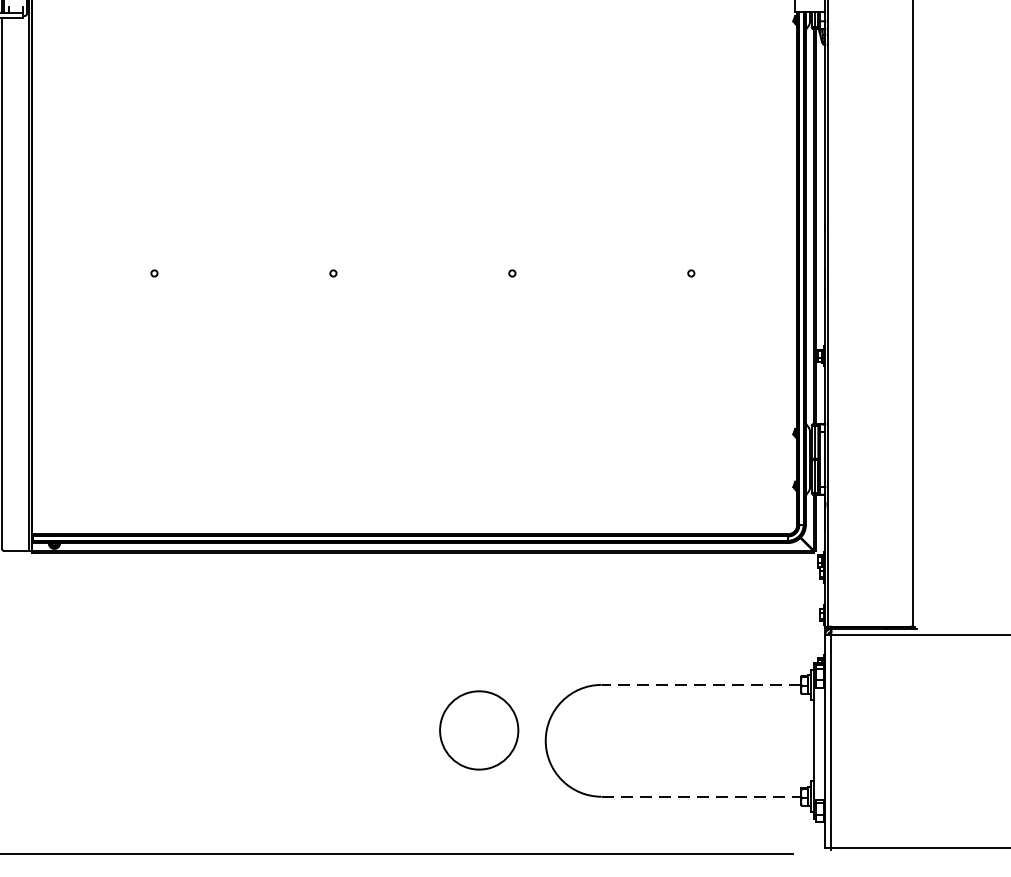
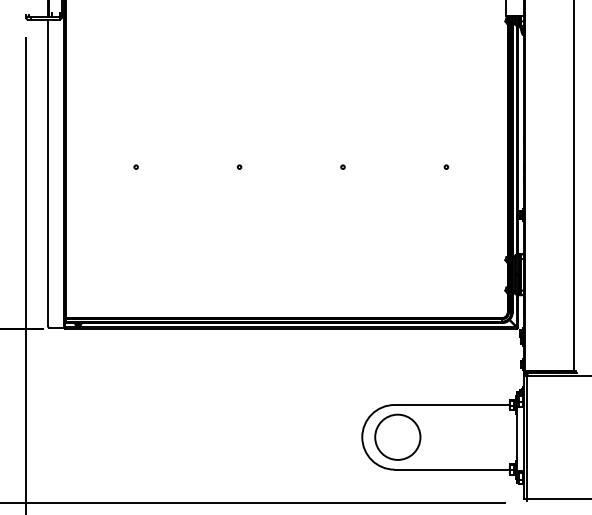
line: (701, 684) -> (452, 404), dashed -> solid
circle: (478, 729) -> (397, 436), moved
line: (701, 796) -> (452, 469), dashed -> solid

